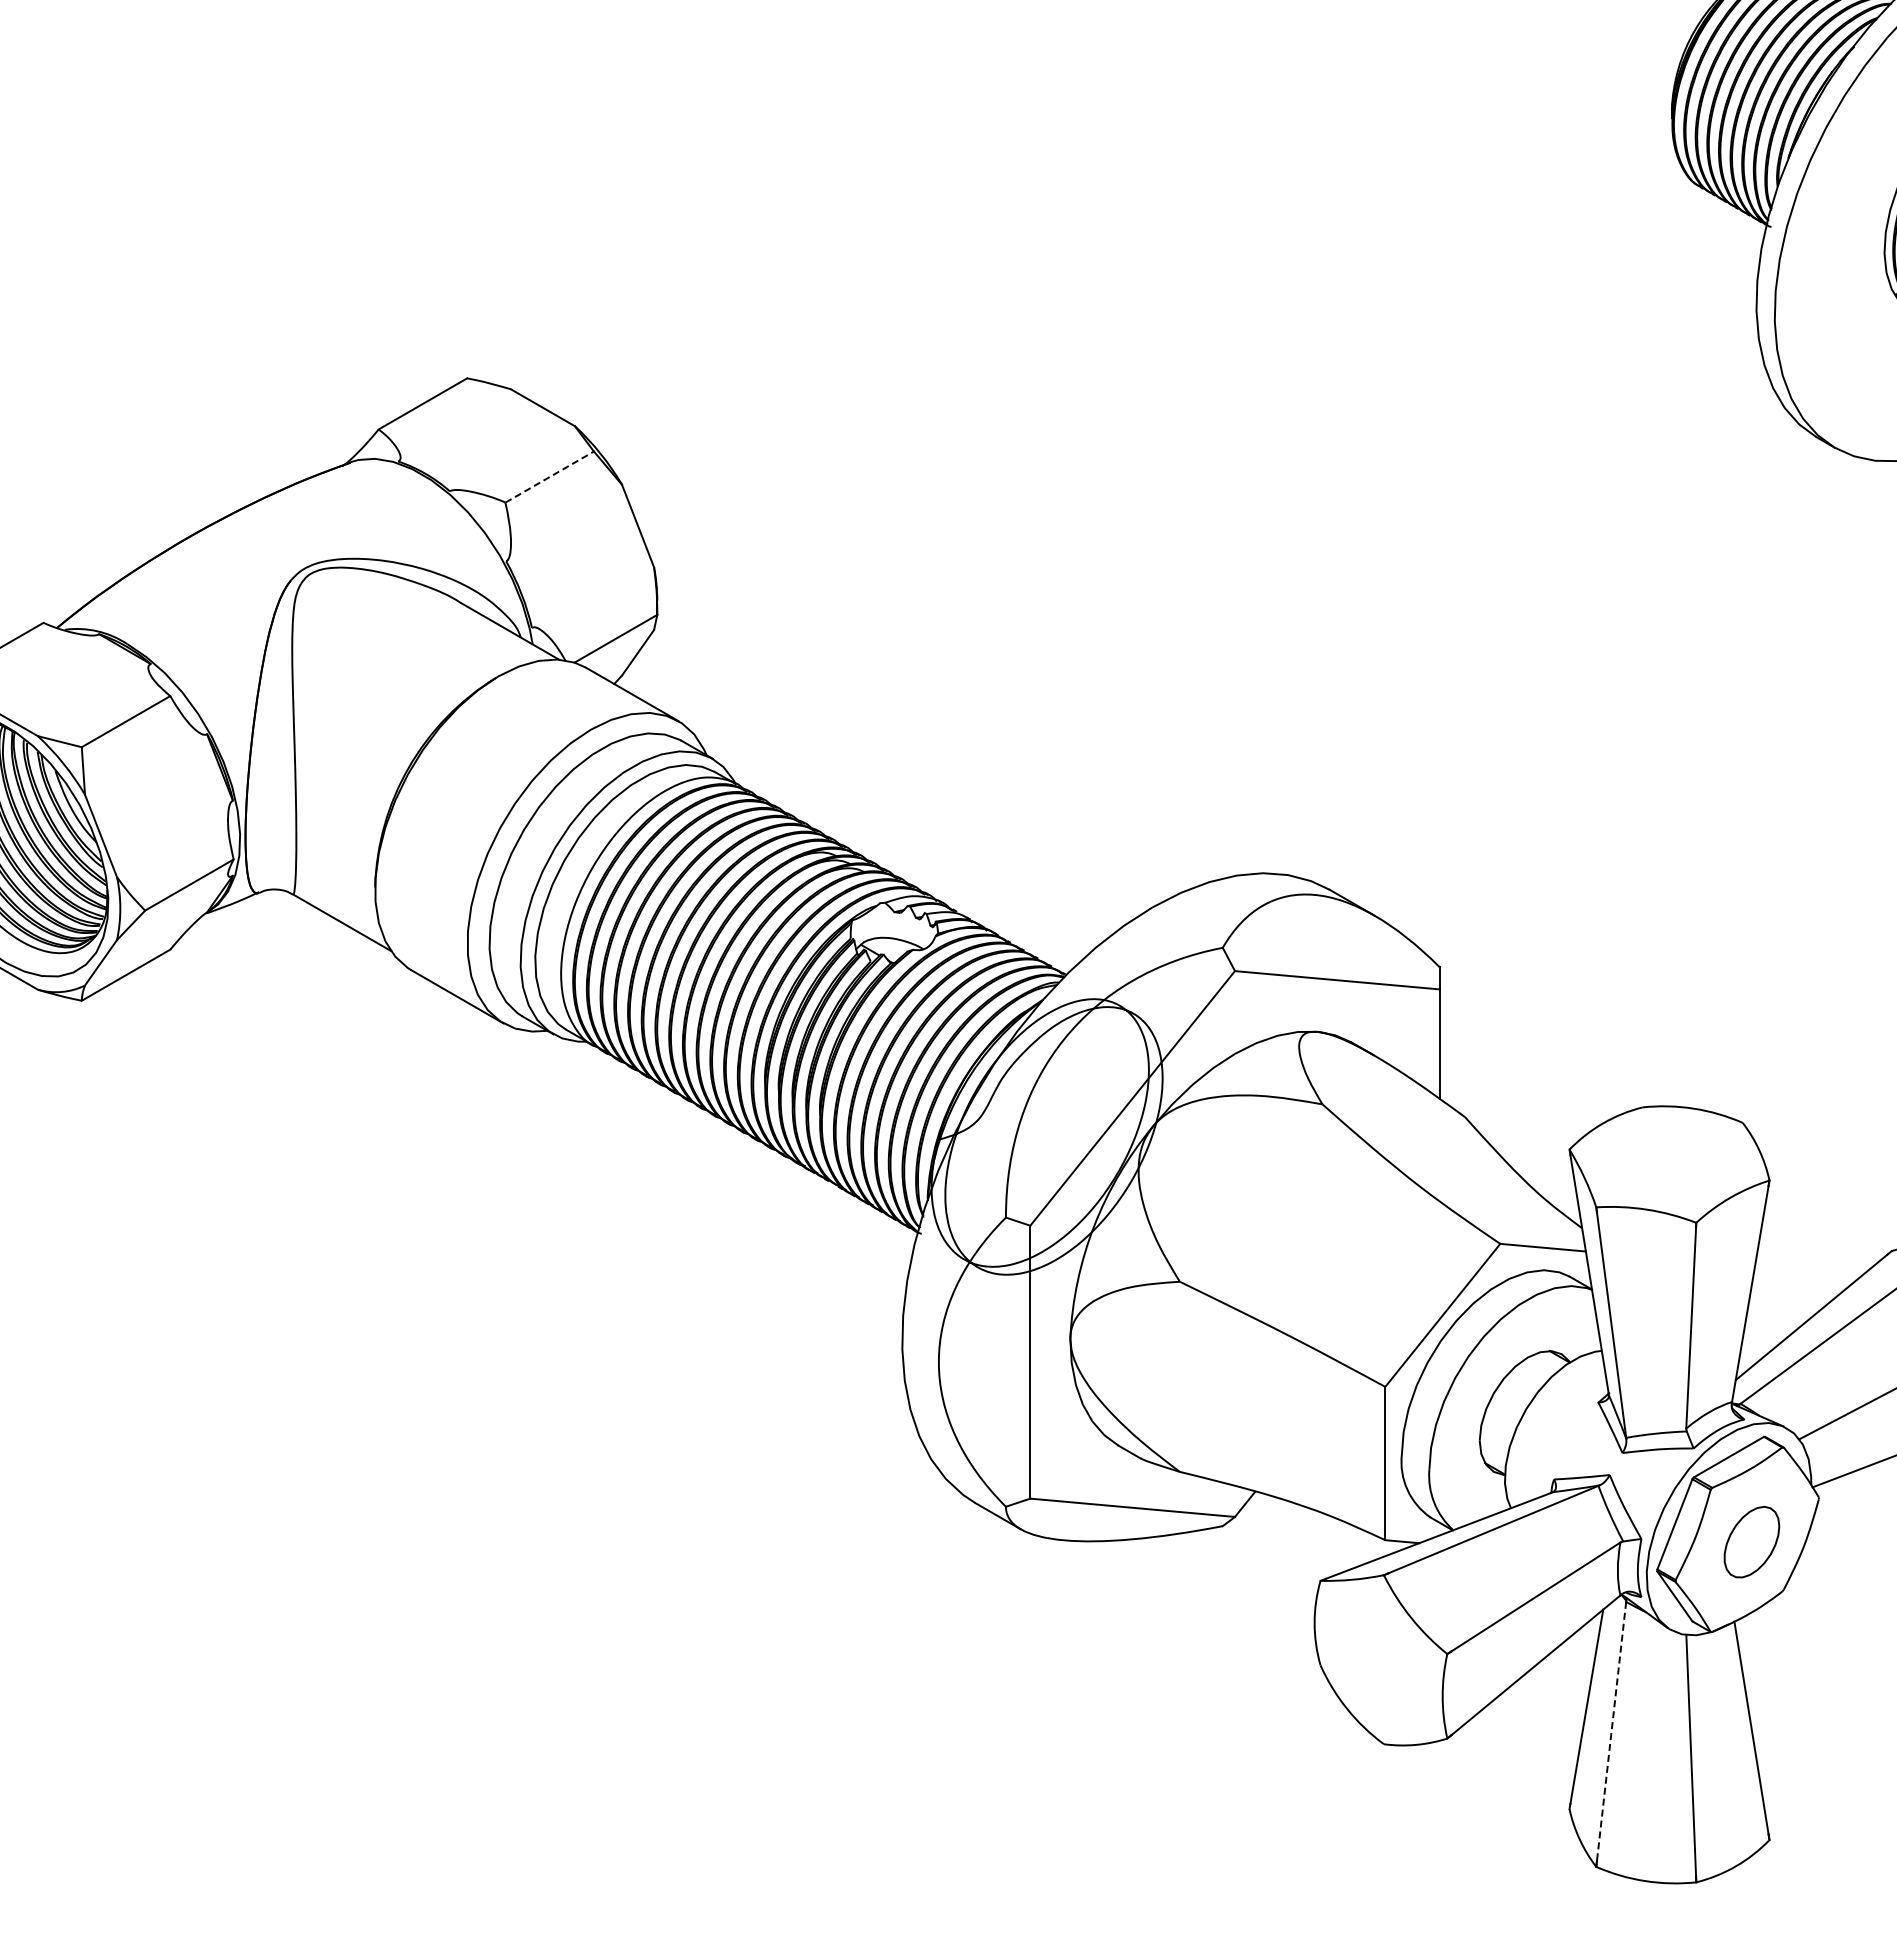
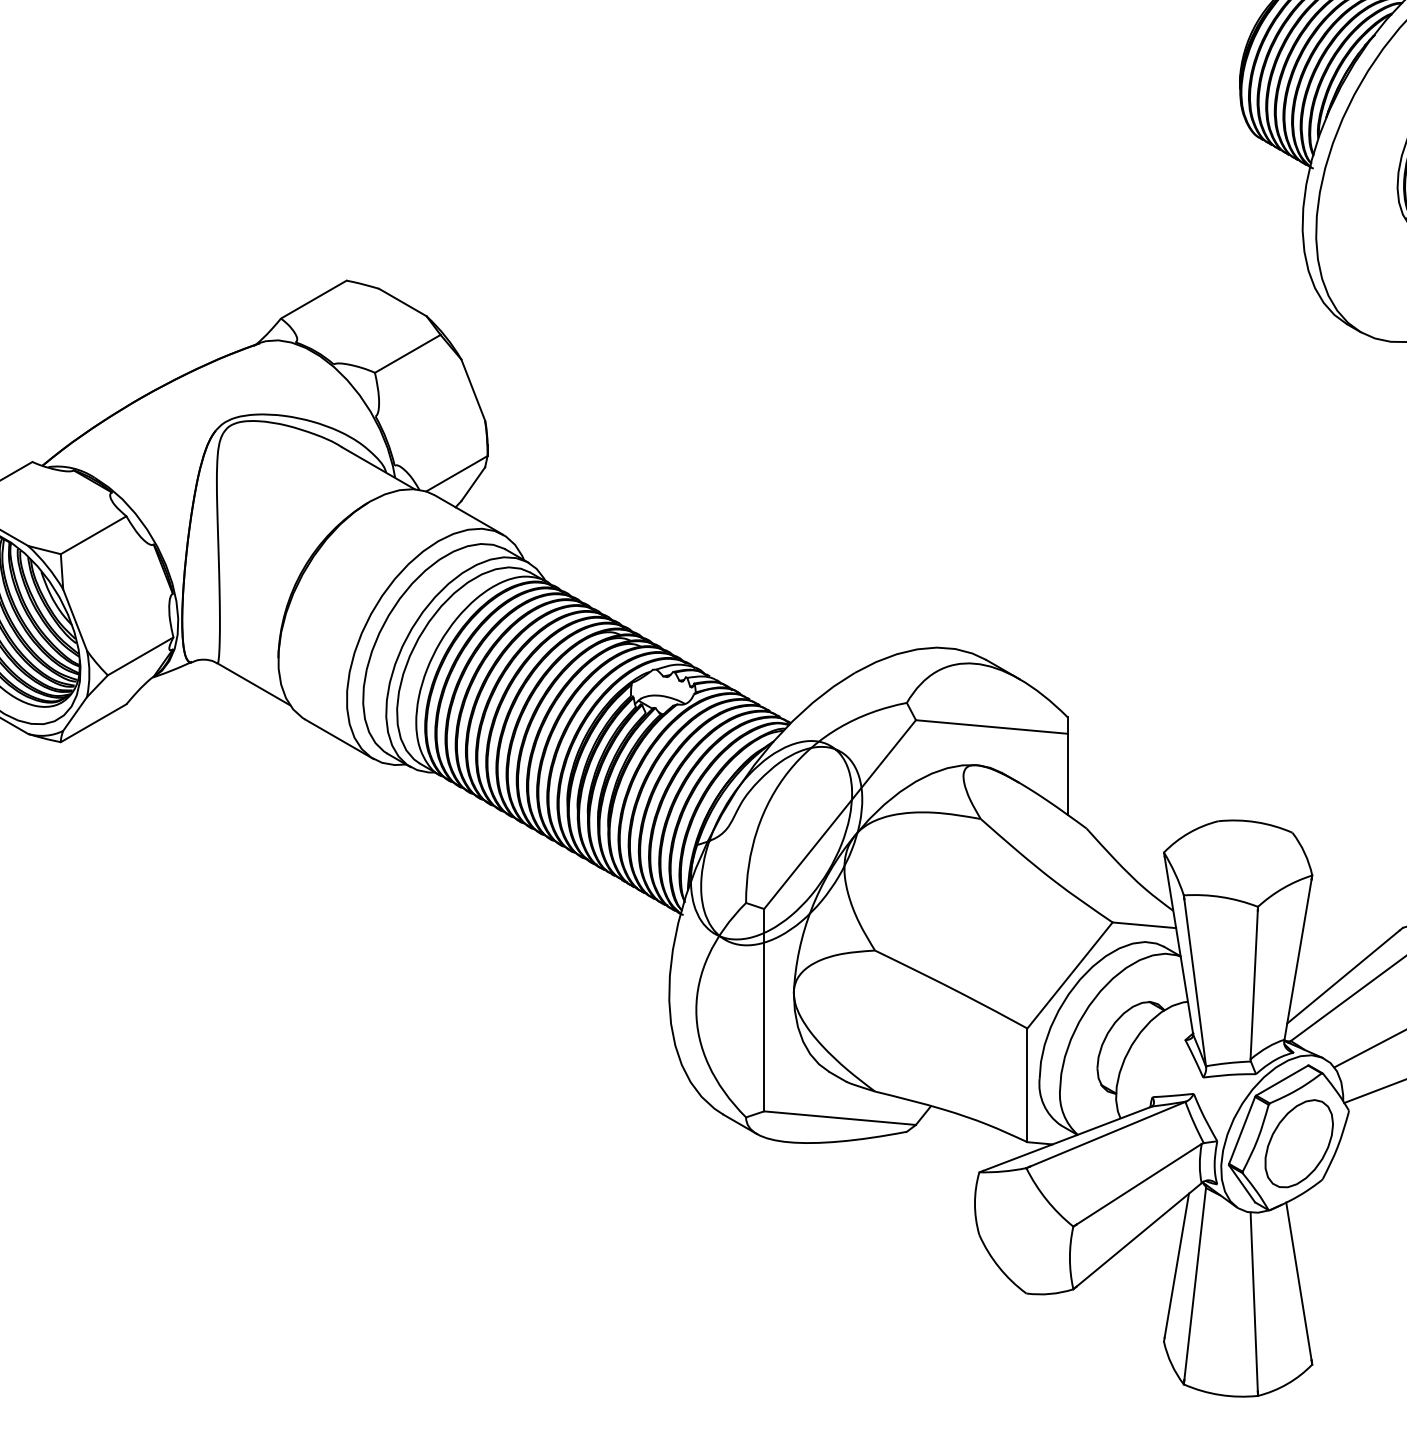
line: (550, 476) -> (408, 353), dashed -> solid
part: (1751, 1541) -> (1298, 1143), size x1.67
line: (1611, 1731) -> (1195, 1284), dashed -> solid

